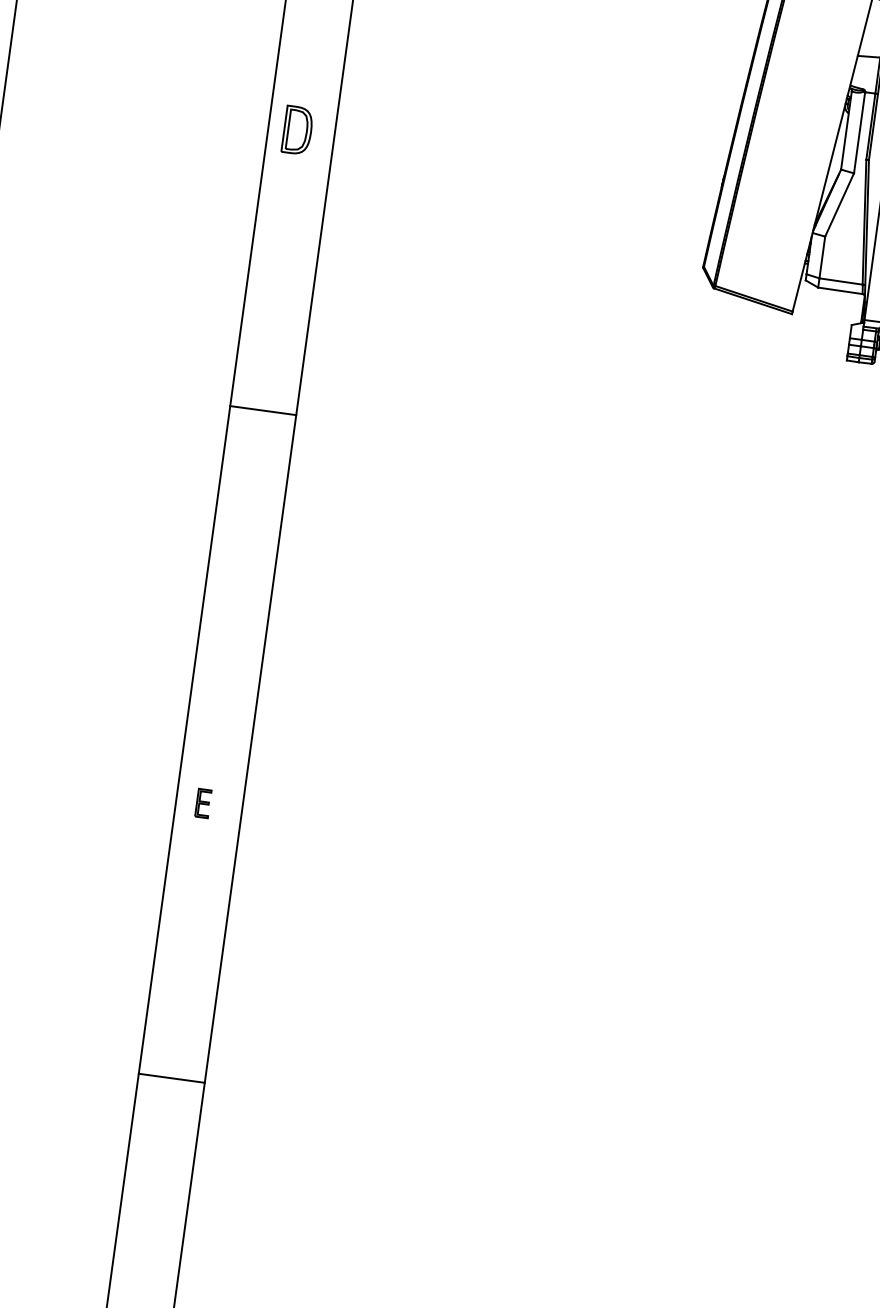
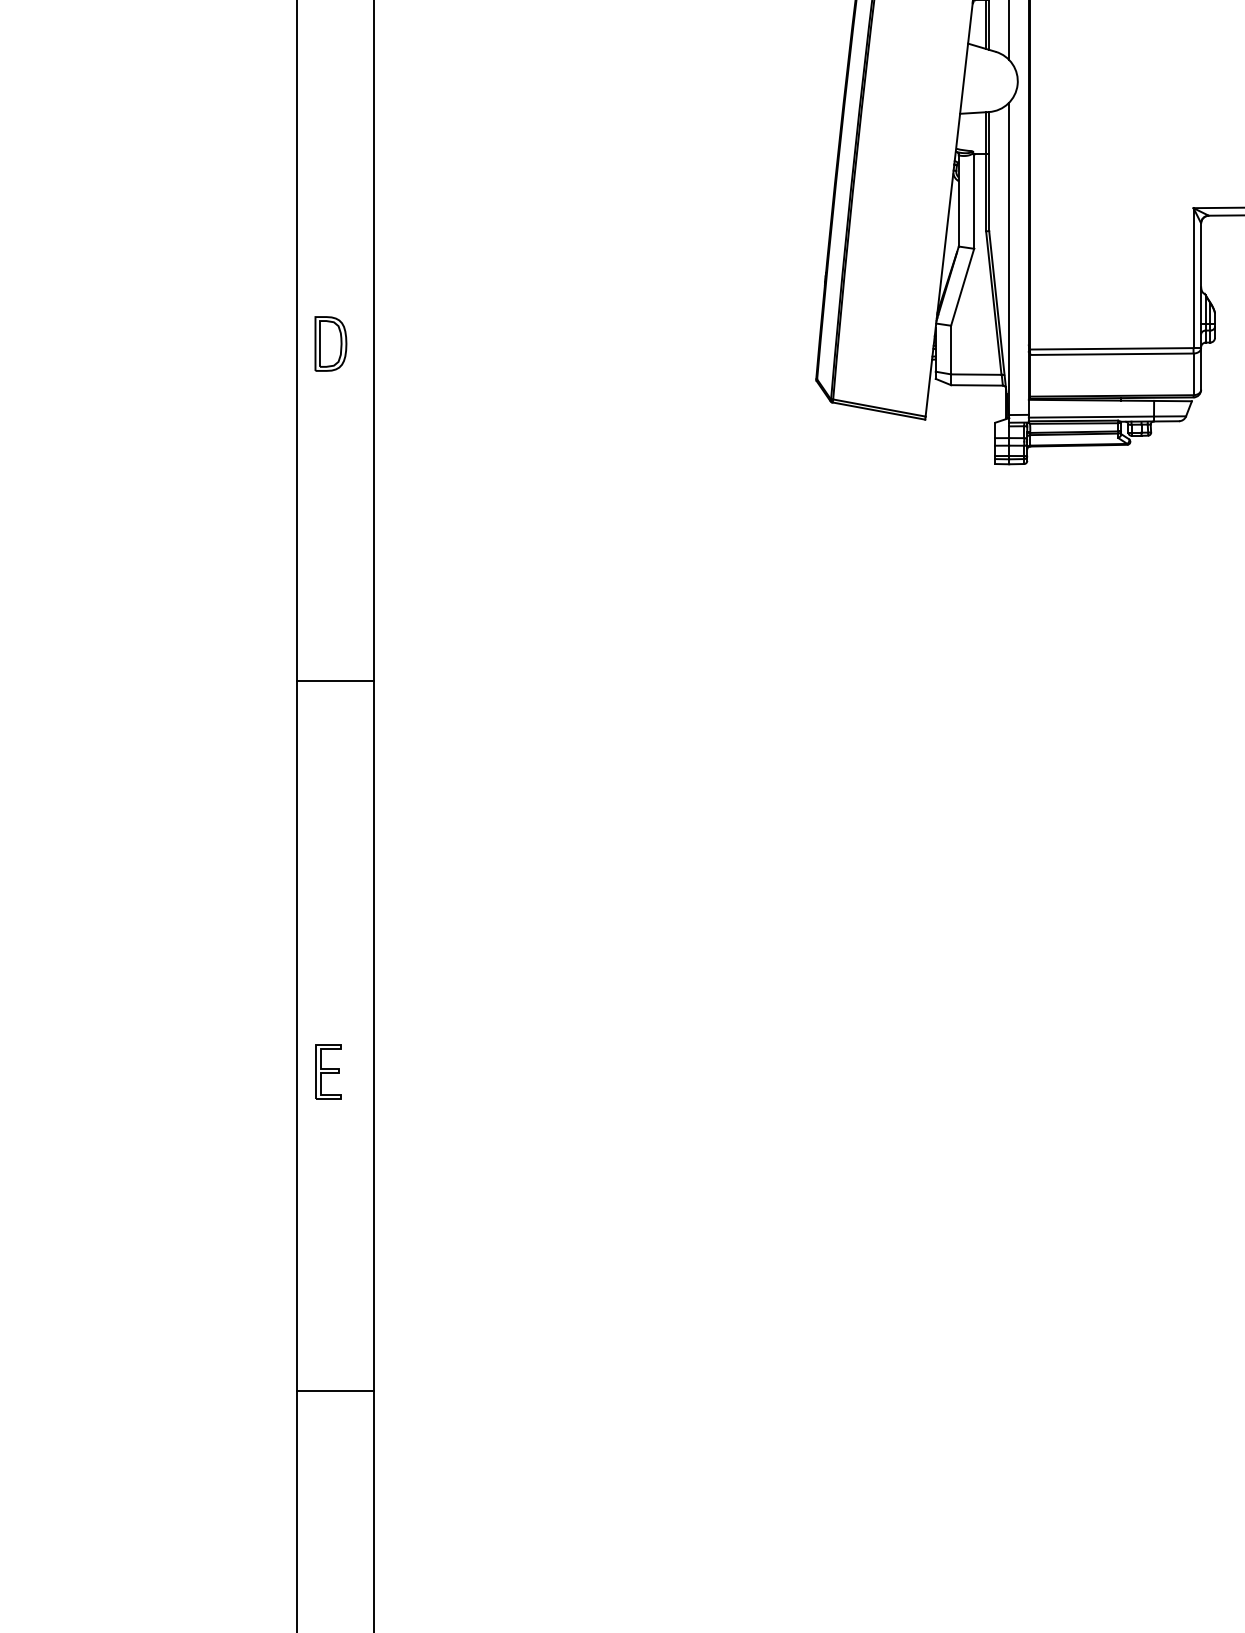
part: (297, 130) -> (330, 343), moved
line: (262, 410) -> (334, 680), moved
part: (203, 803) -> (328, 1071), size x1.67

